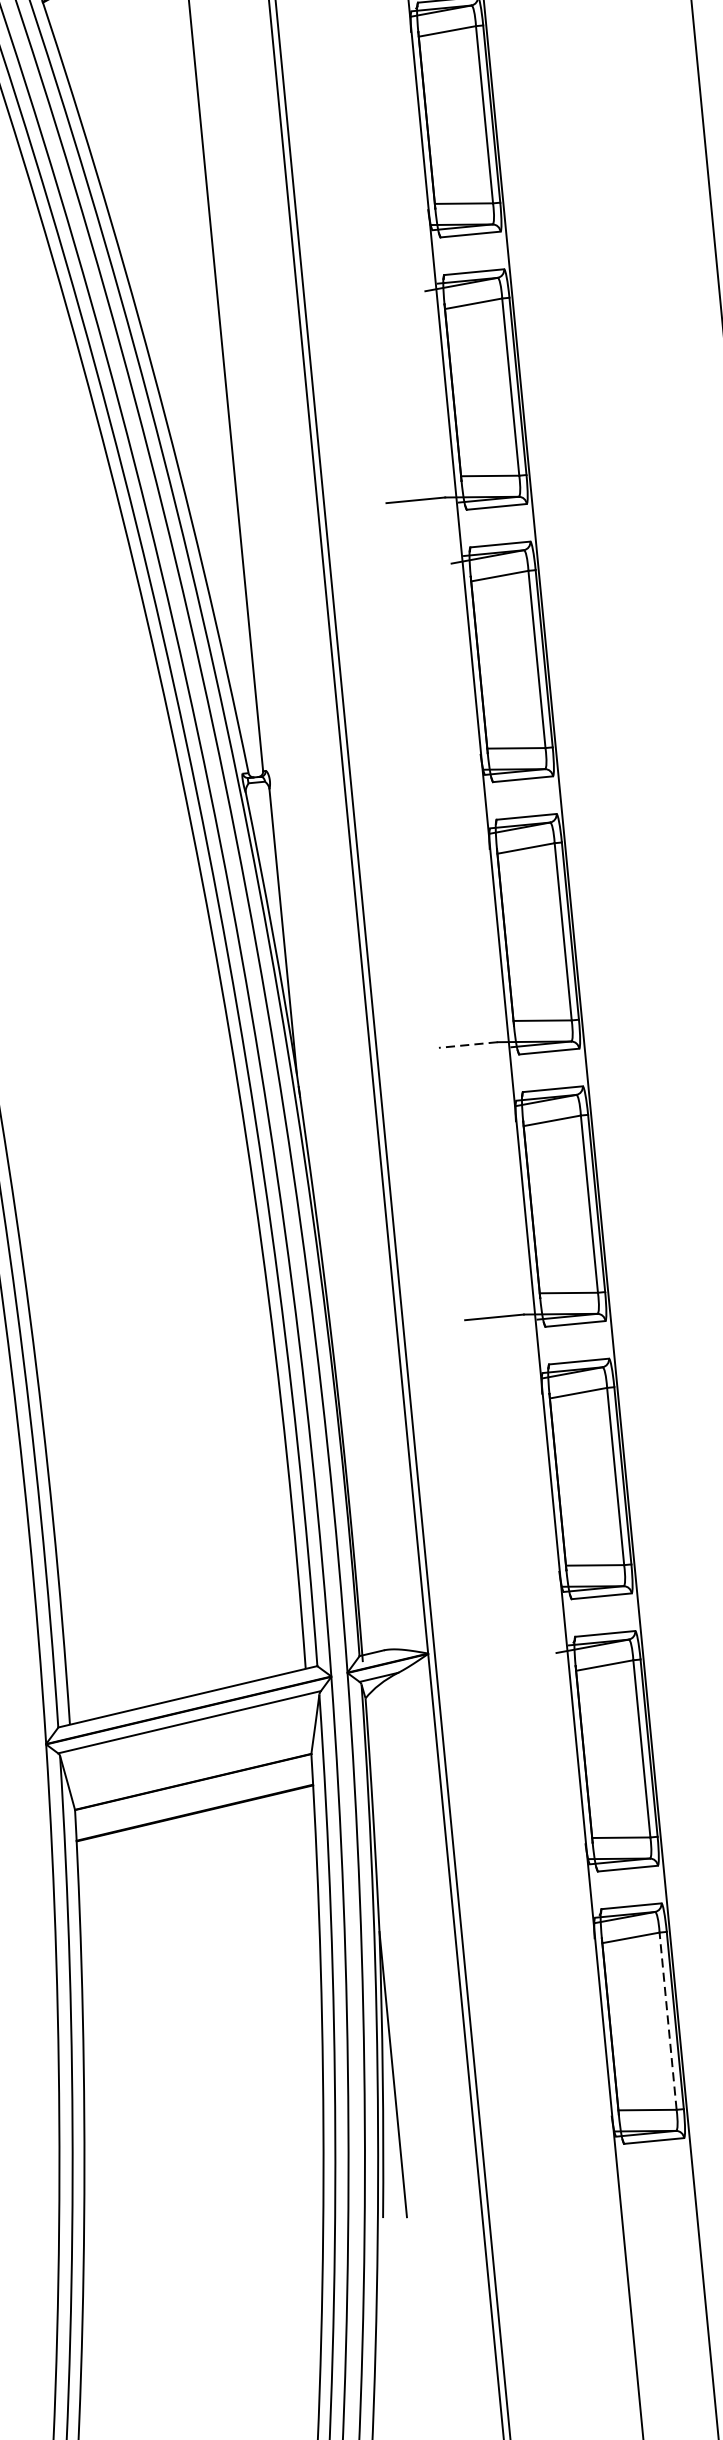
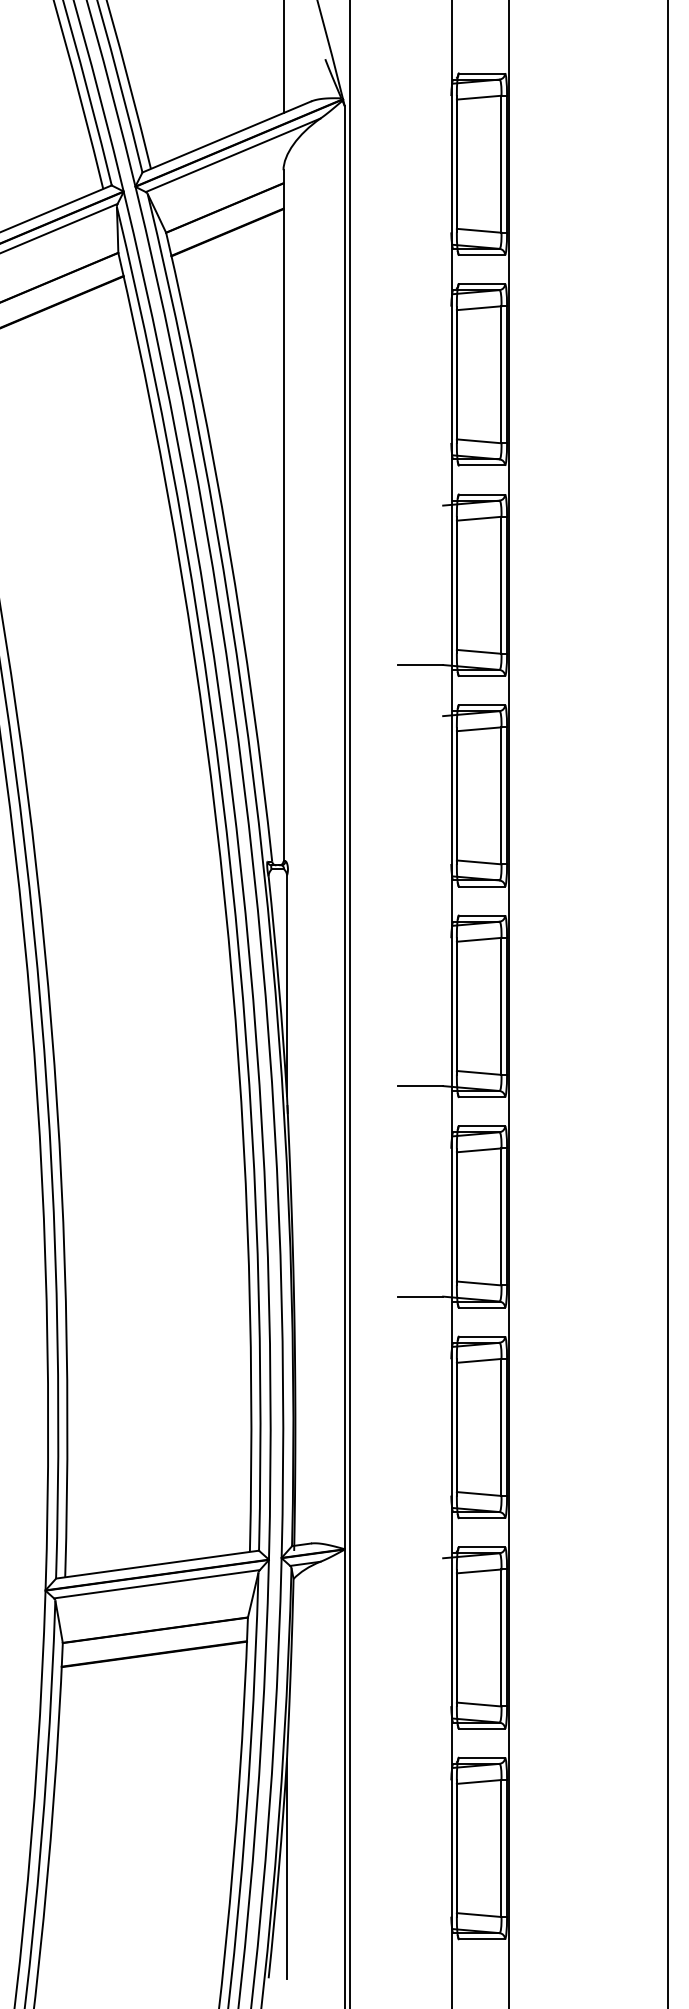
line: (468, 1045) -> (420, 1086), dashed -> solid
line: (668, 2021) -> (501, 1848), dashed -> solid

